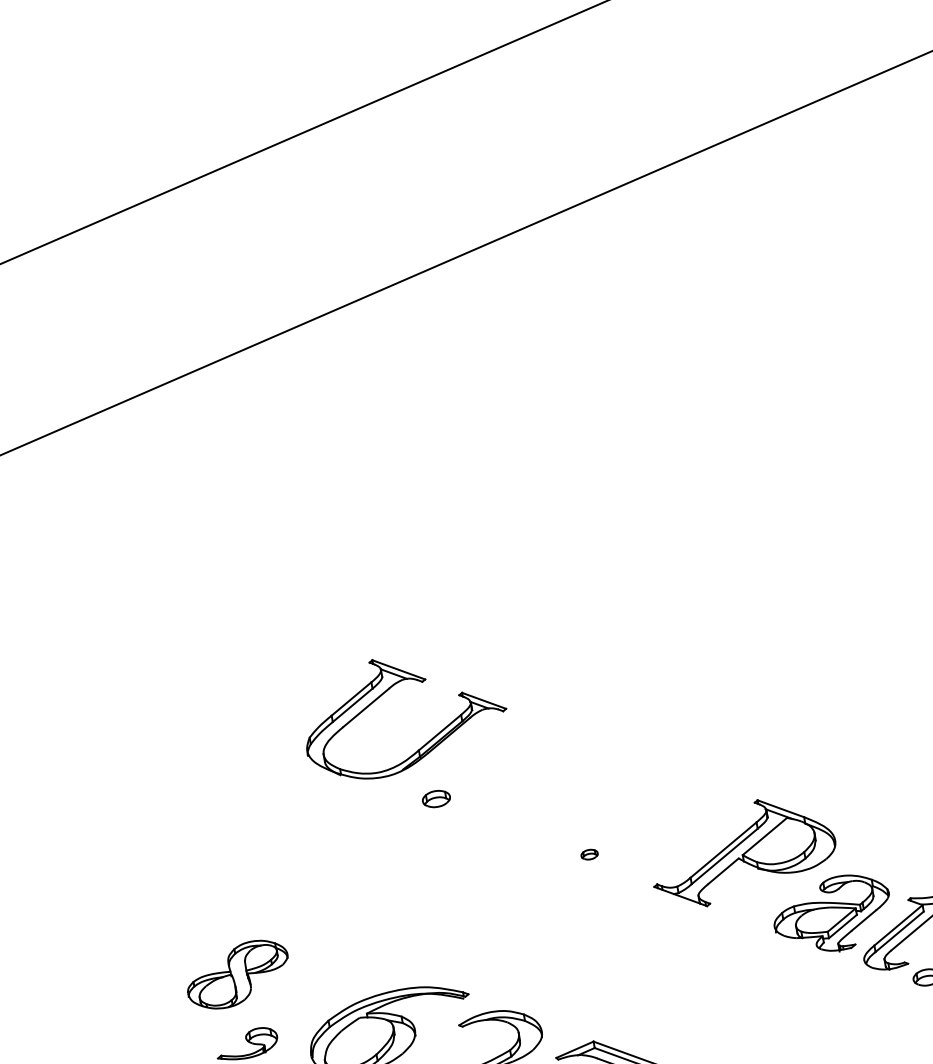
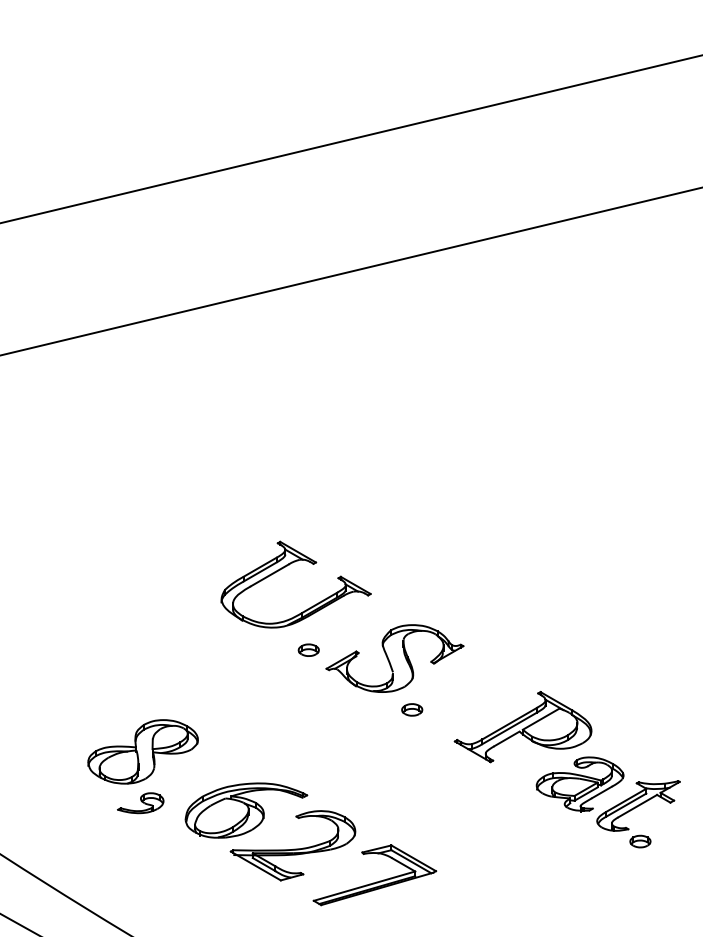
part: (553, 789) -> (394, 658), added
part: (589, 854) -> (412, 709), size x1.67
part: (237, 974) -> (142, 751), size x1.43

